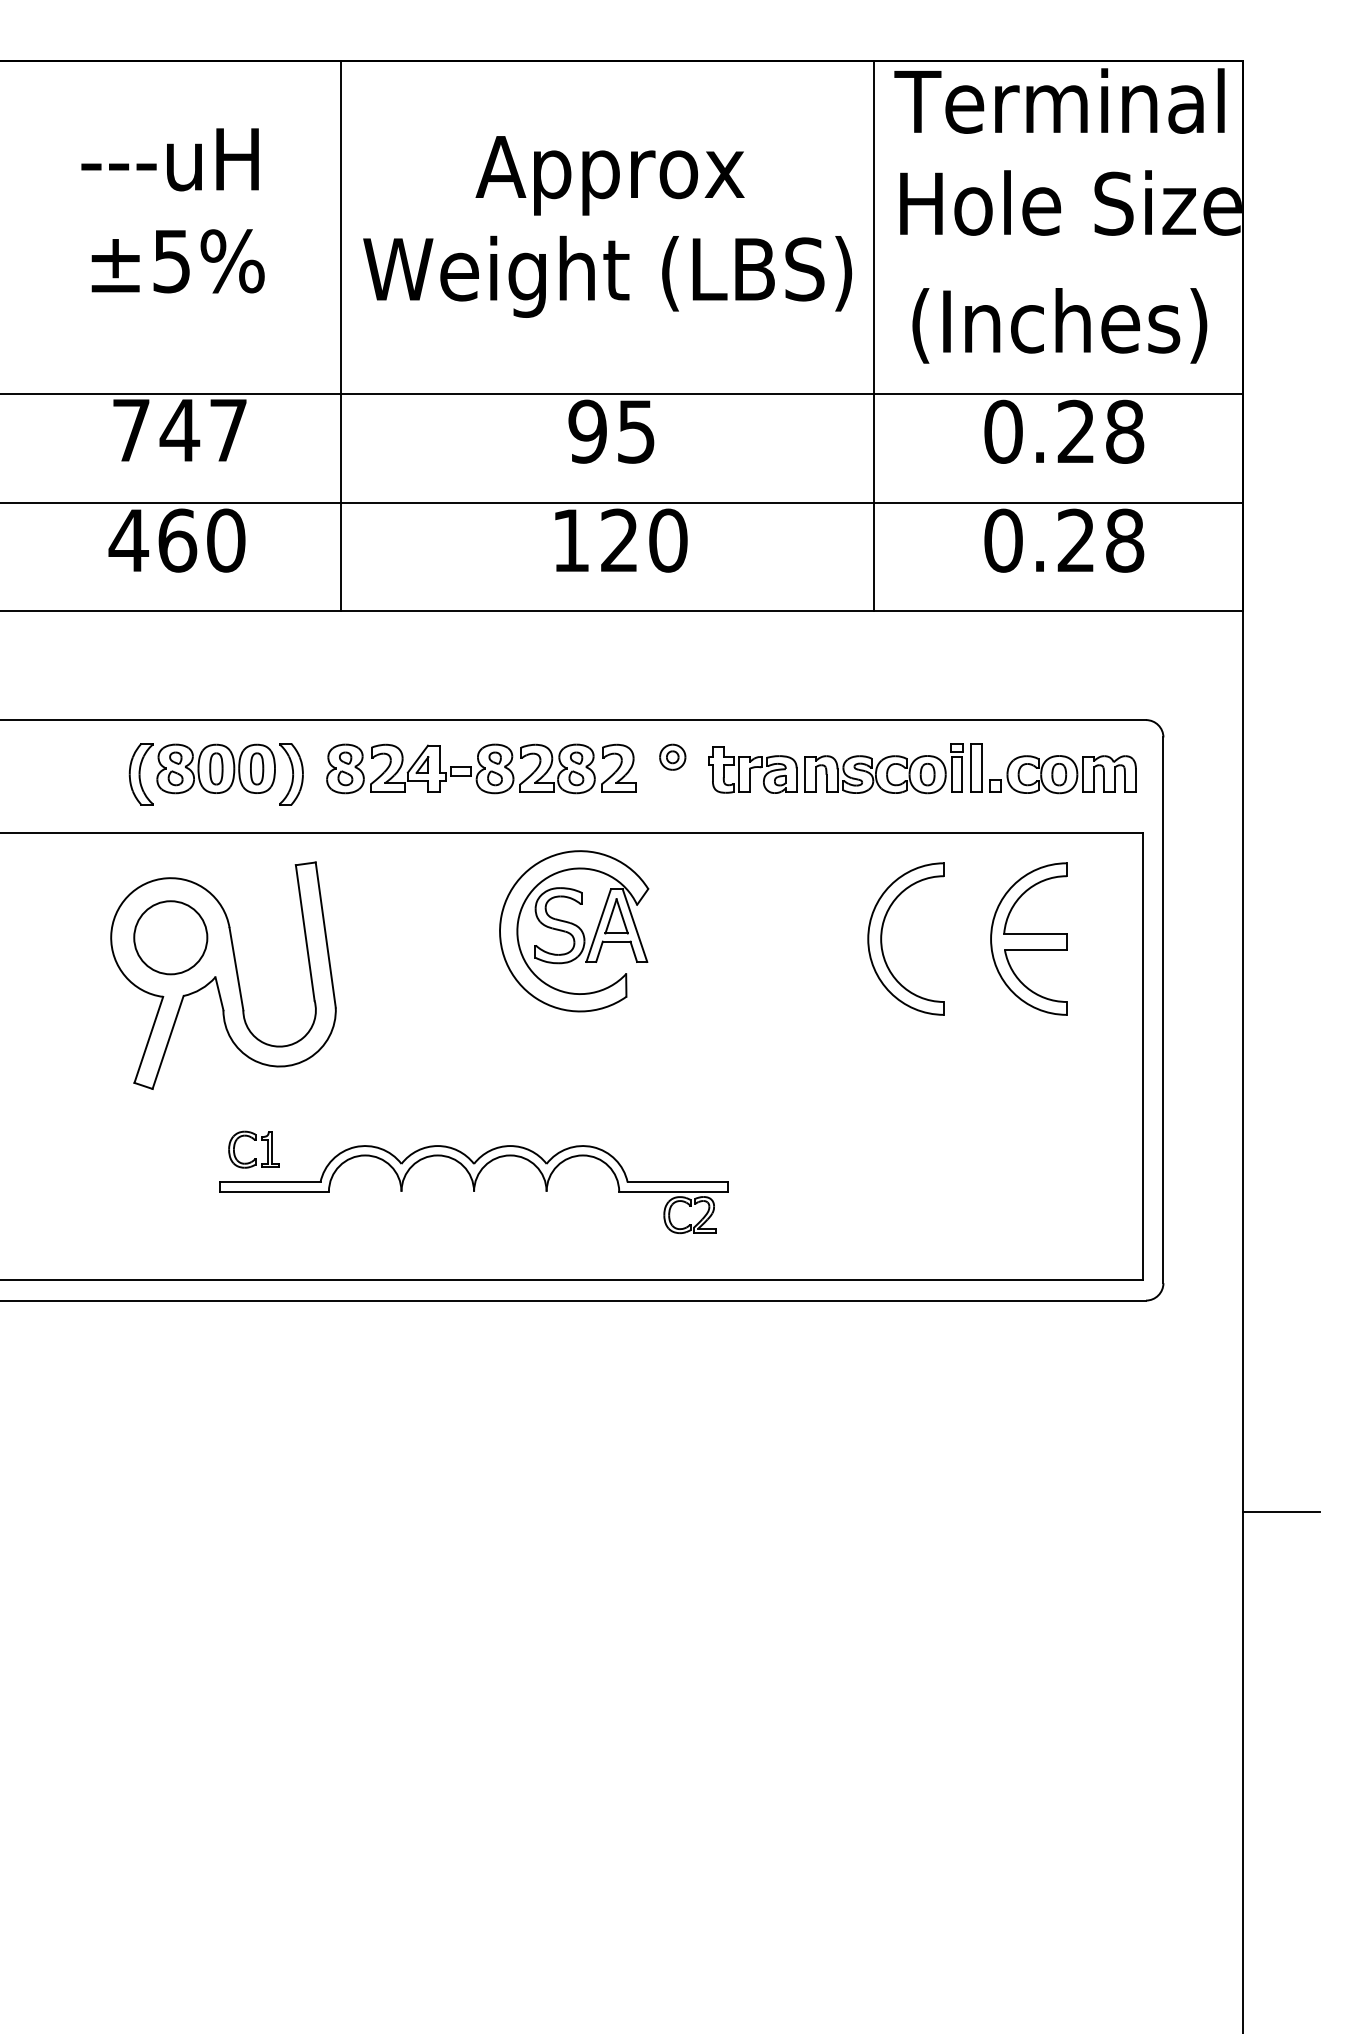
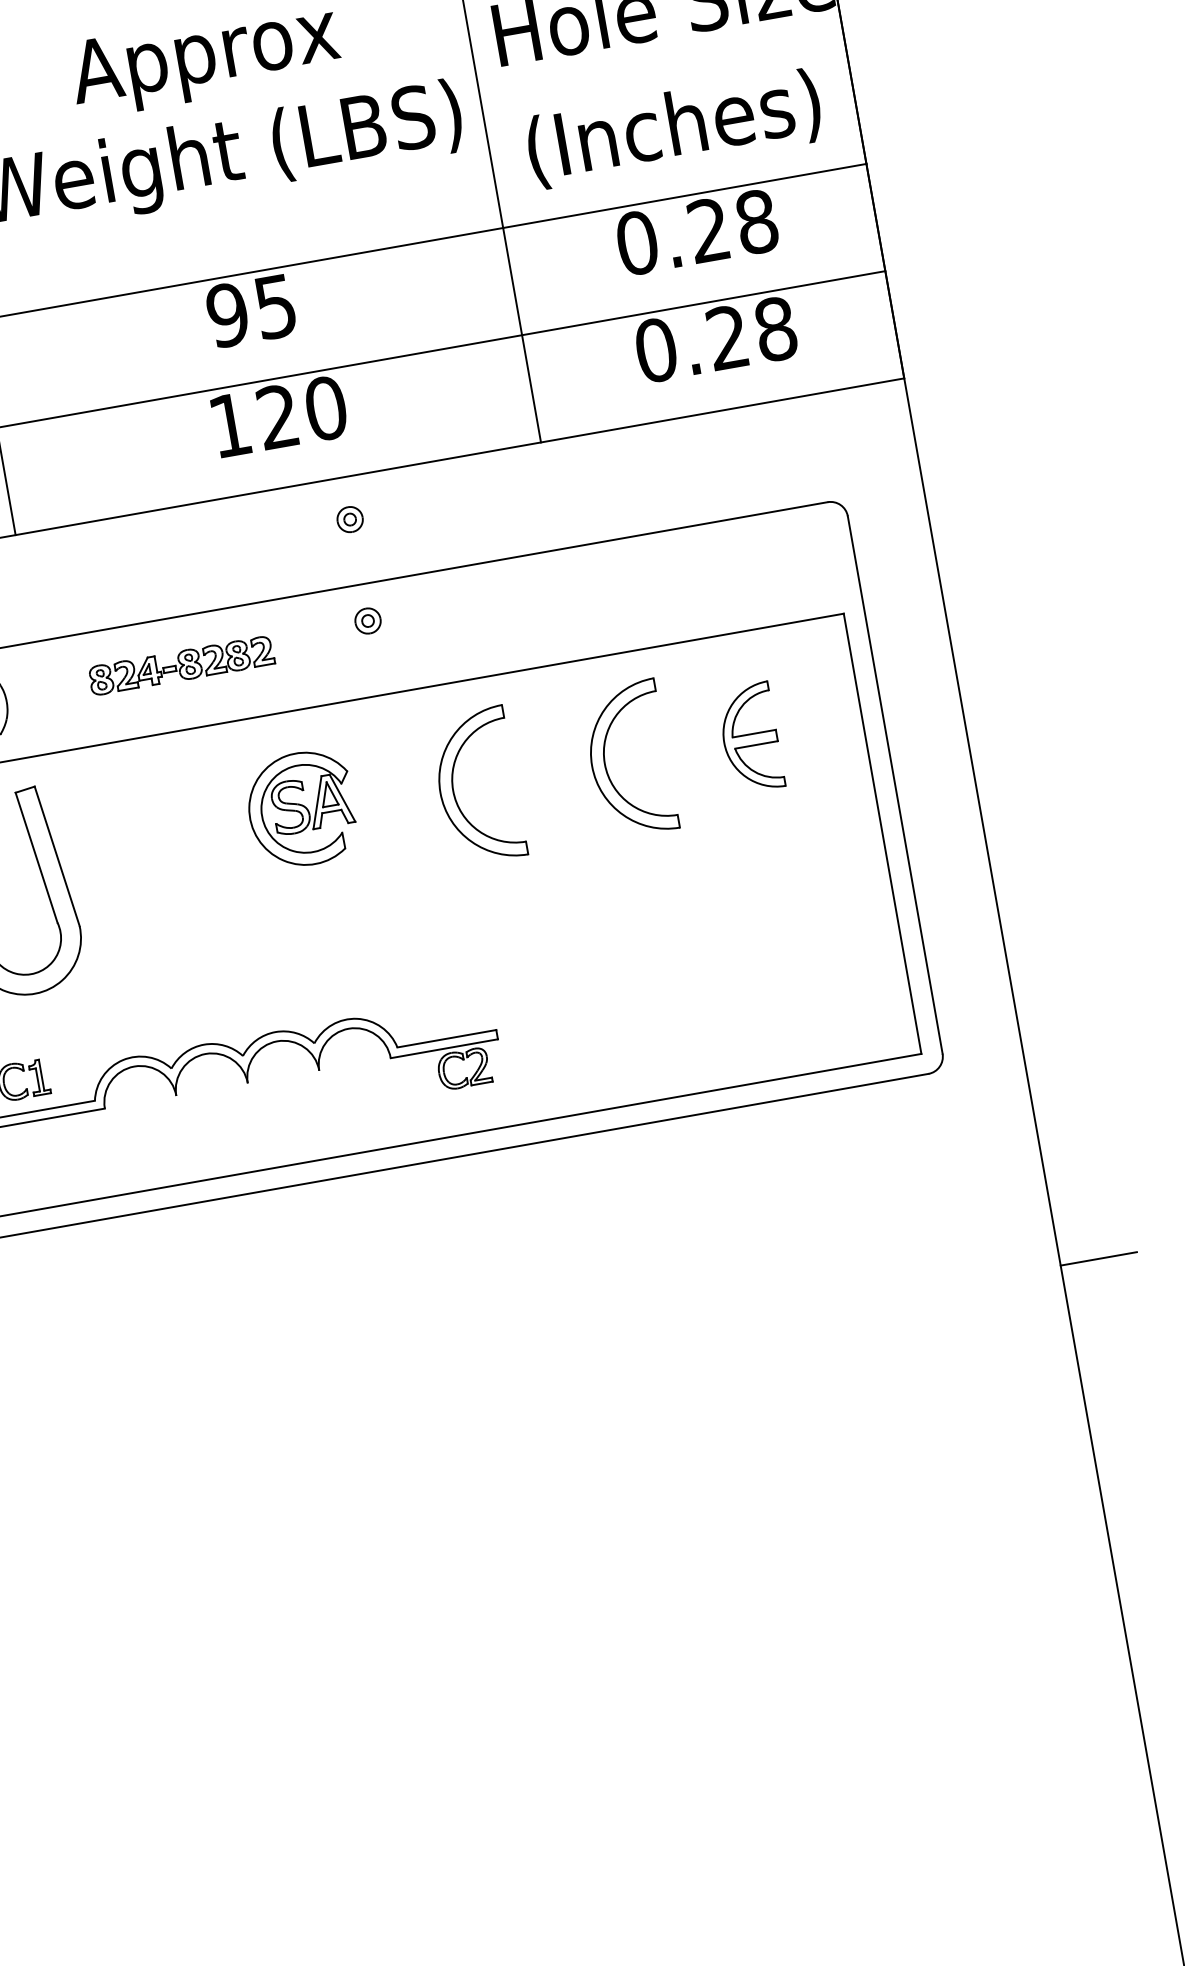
part: (672, 653) -> (349, 518), added
part: (481, 768) -> (181, 665), size x0.6
part: (922, 768) -> (615, 588), removed
part: (574, 931) -> (301, 809), size x0.7
part: (728, 938) -> (454, 789), added
part: (1028, 938) -> (749, 737), size x0.7

